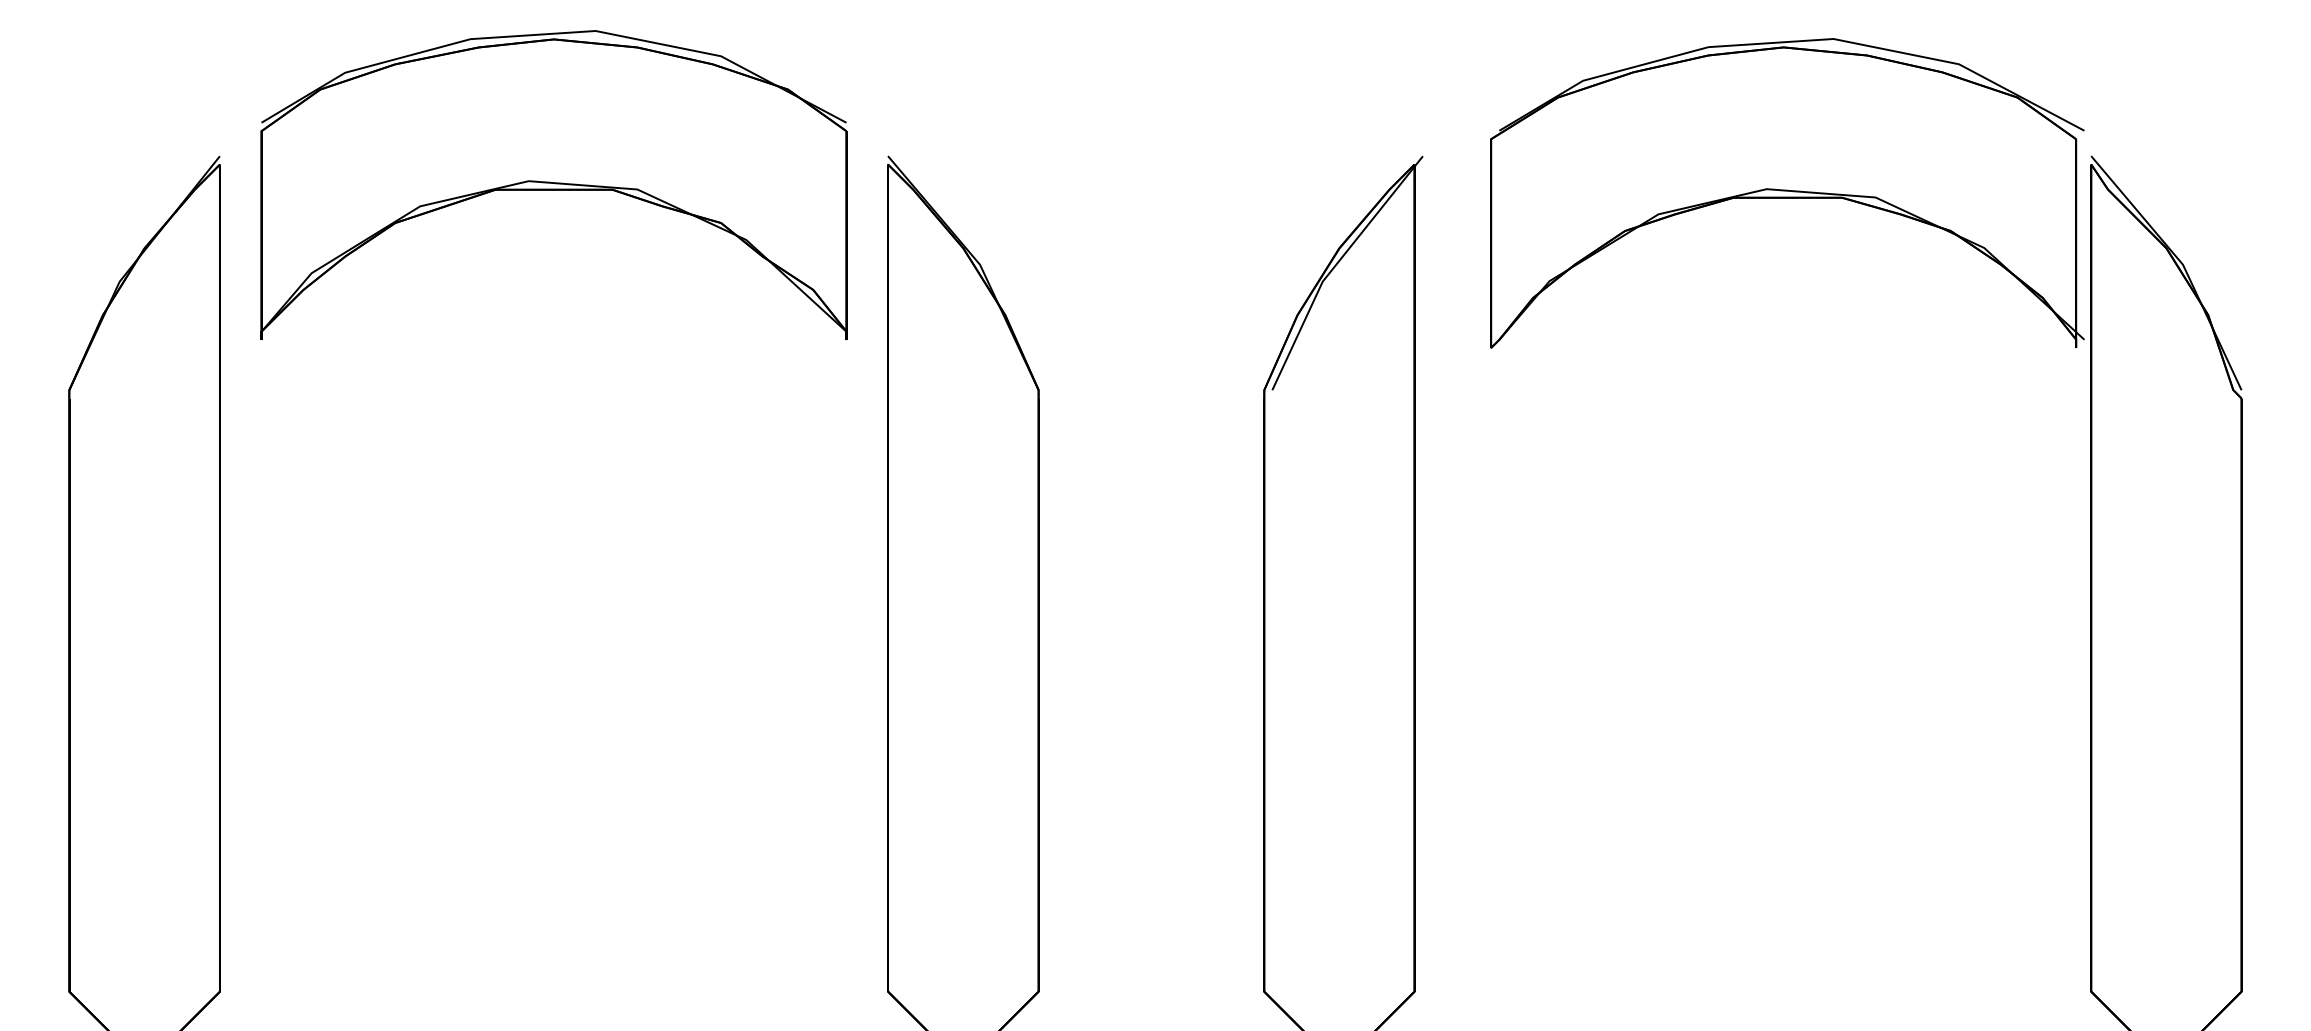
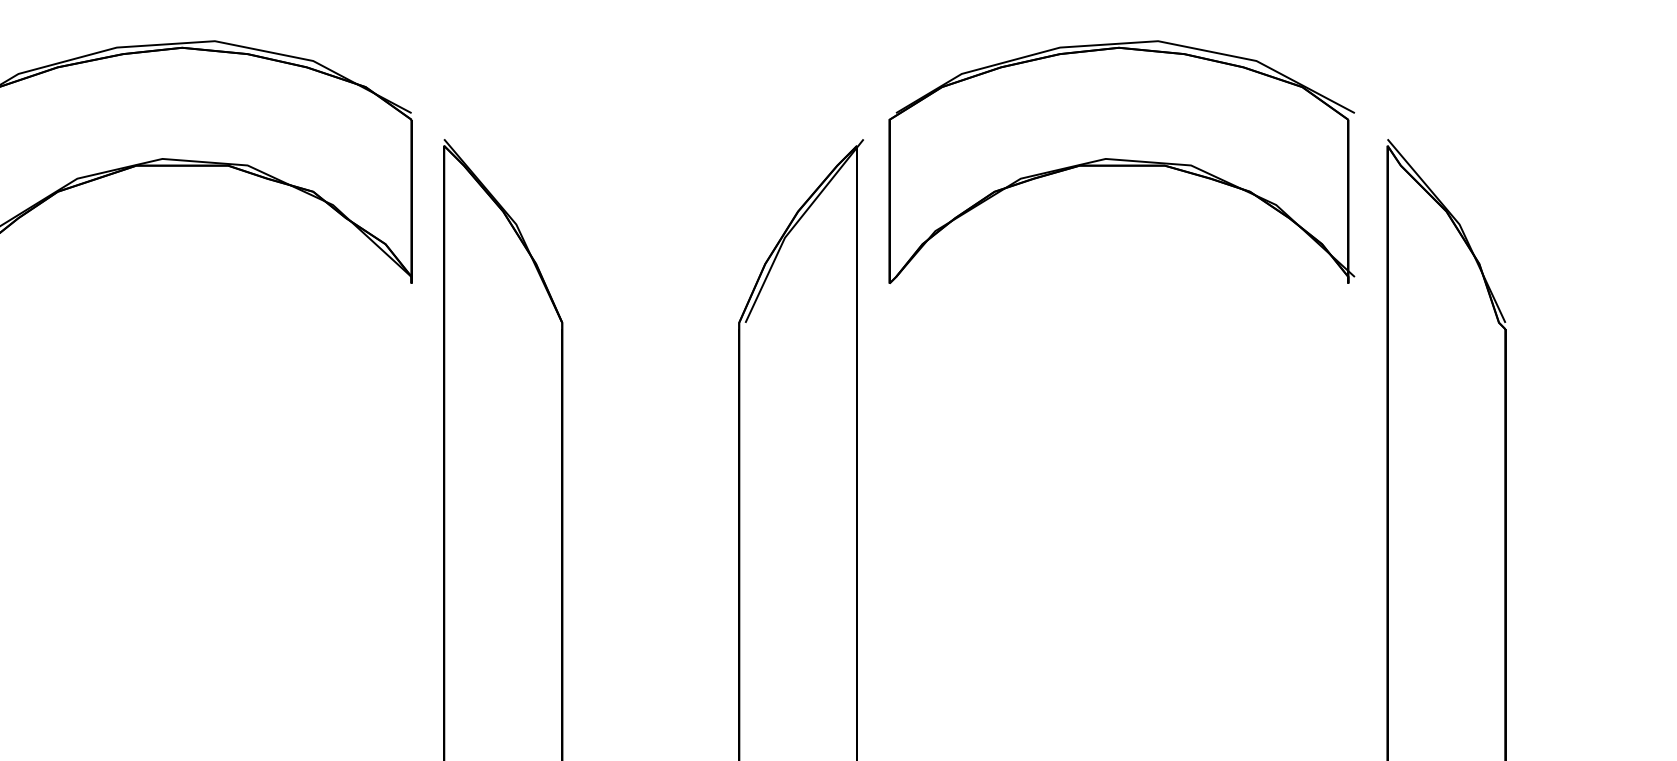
part: (1787, 193) -> (1122, 162), moved

